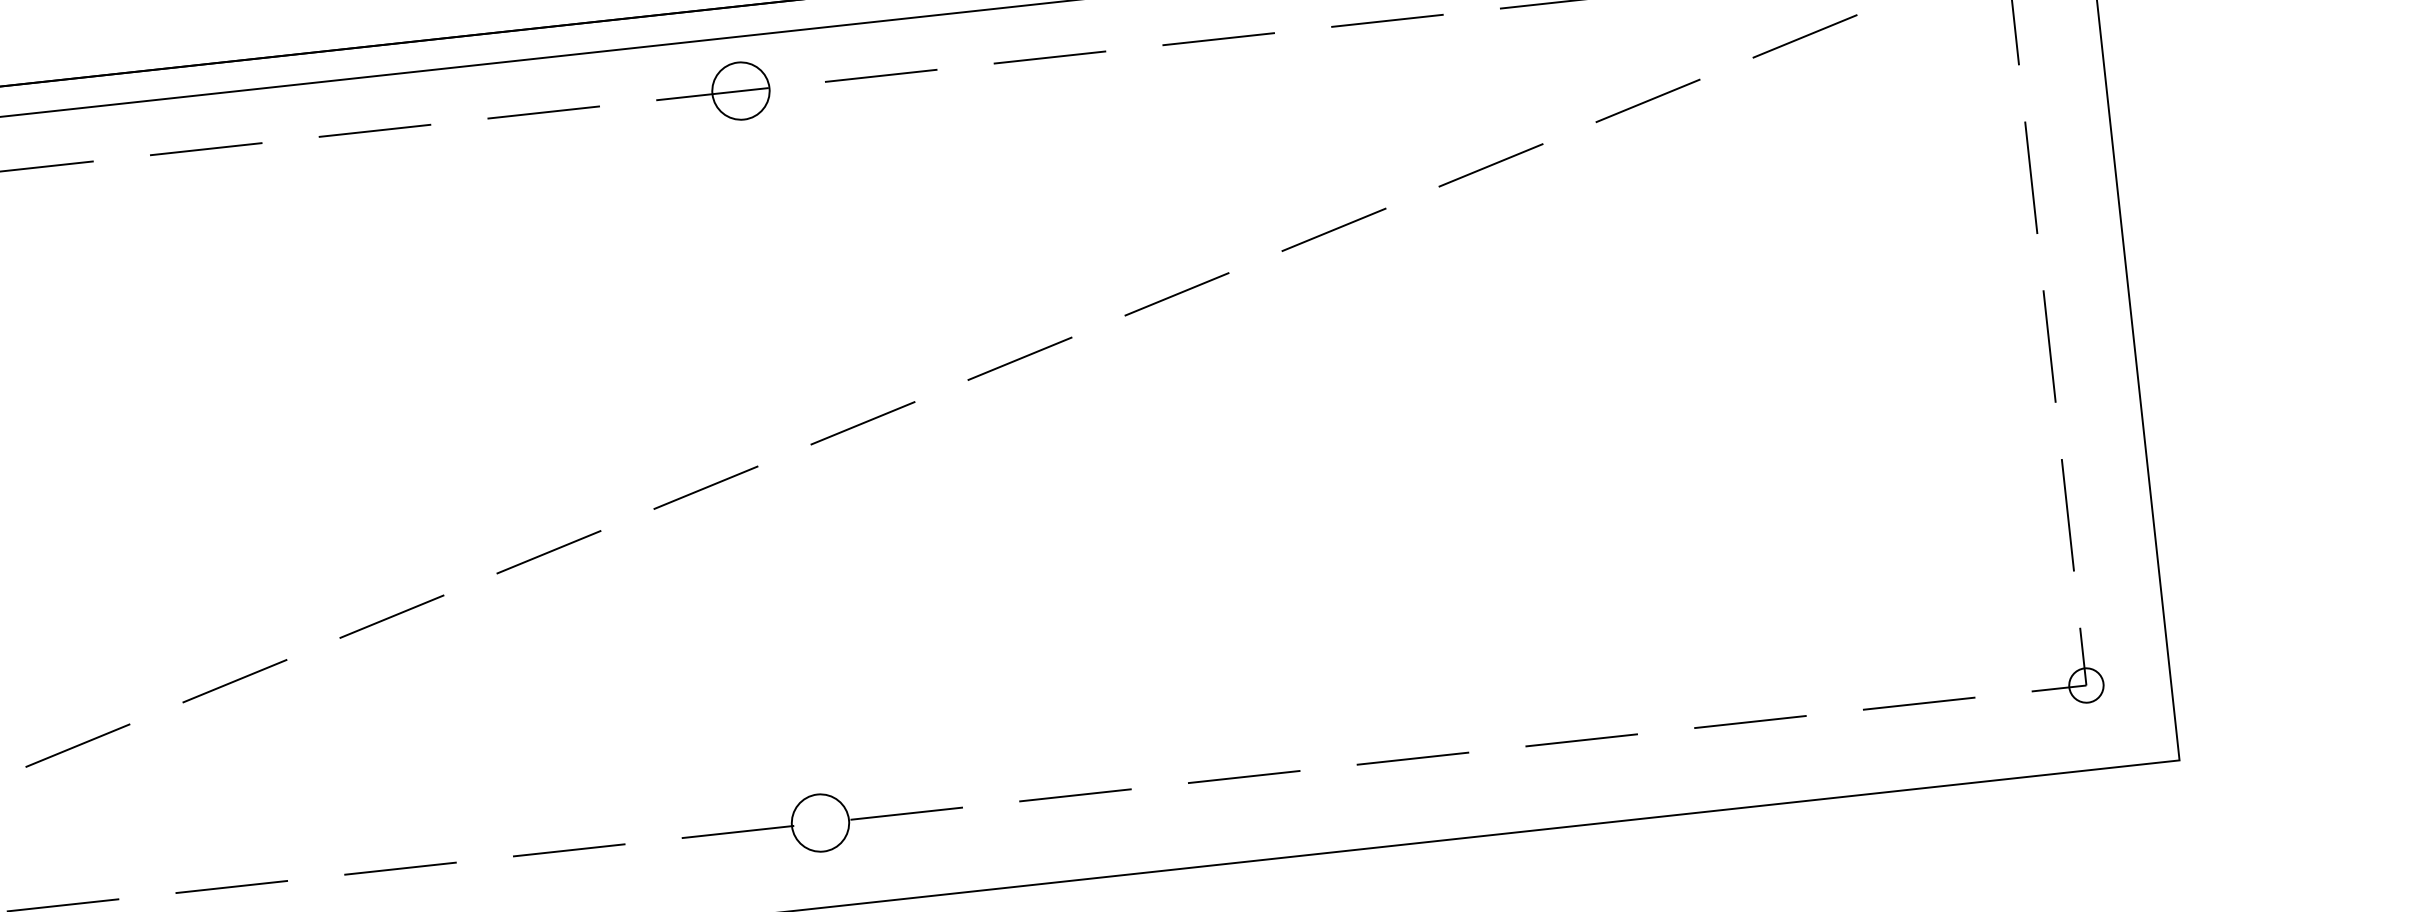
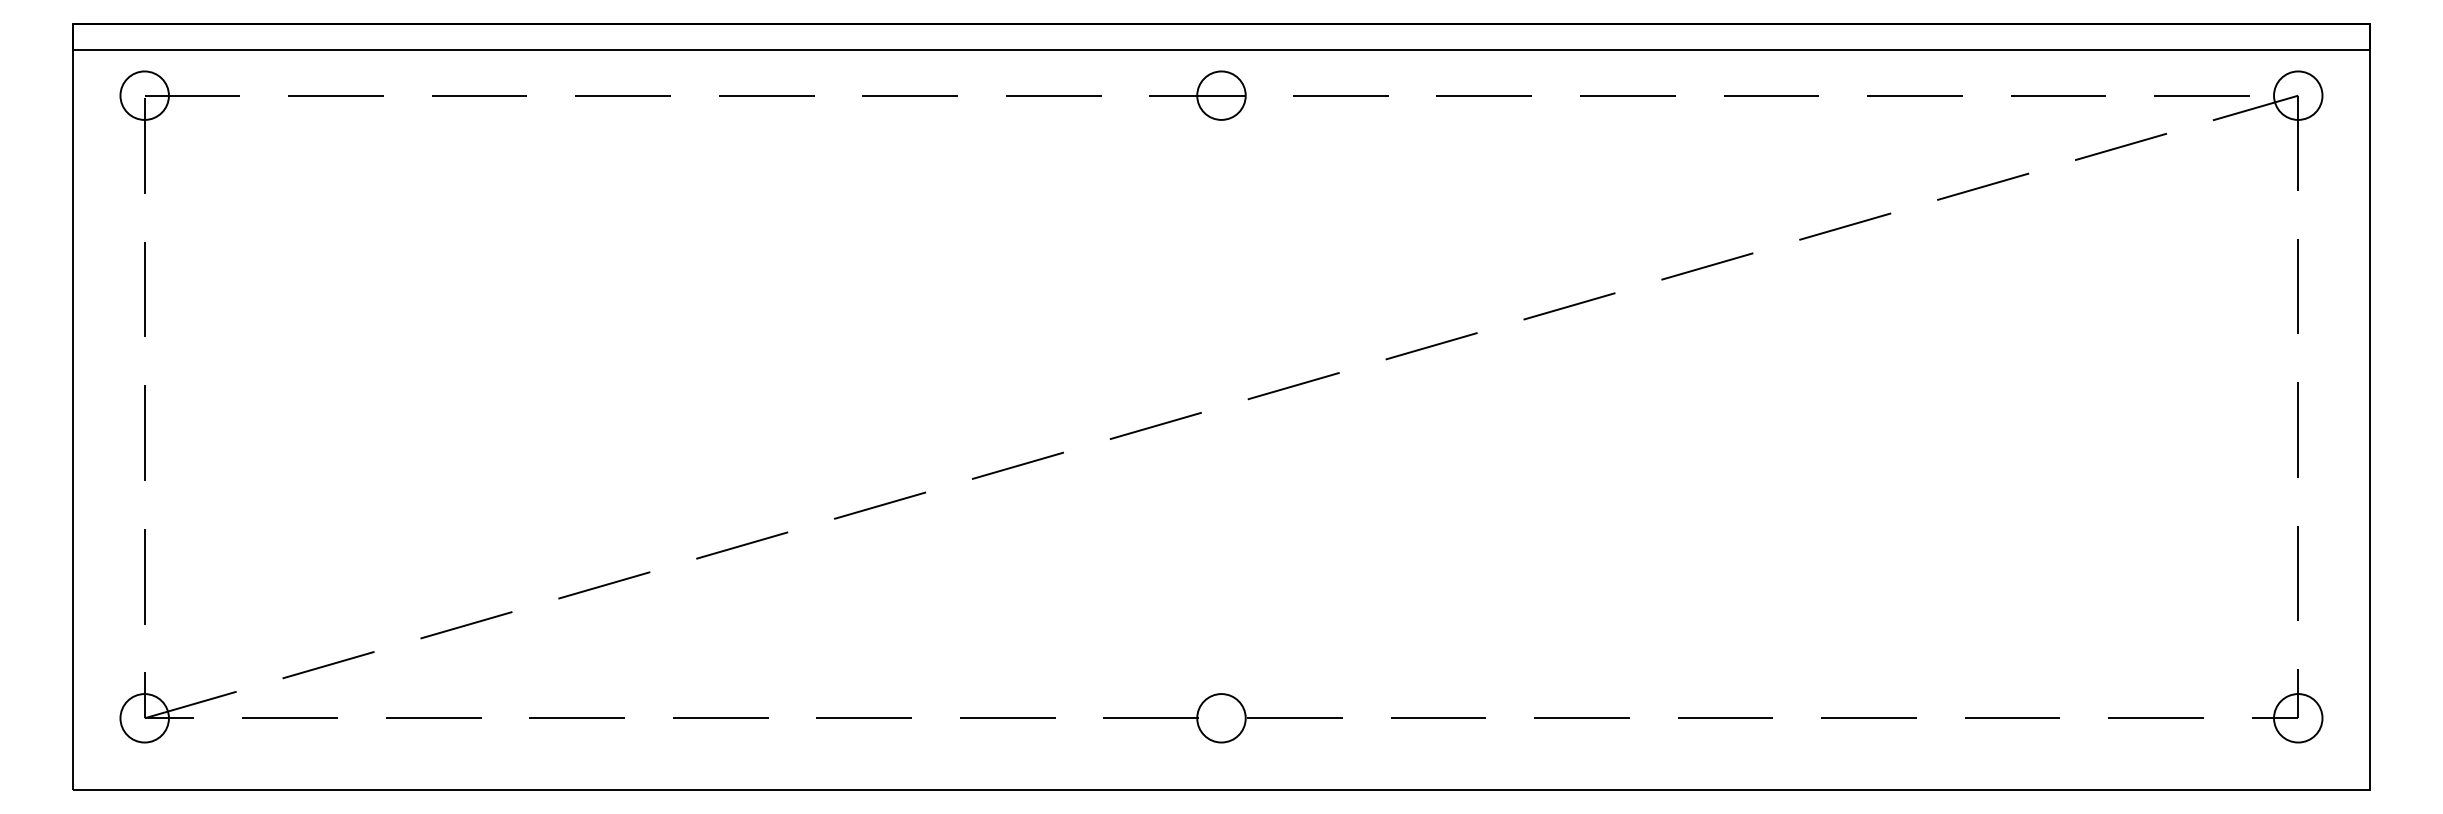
circle: (2086, 685) -> (2298, 718), size x1.67

